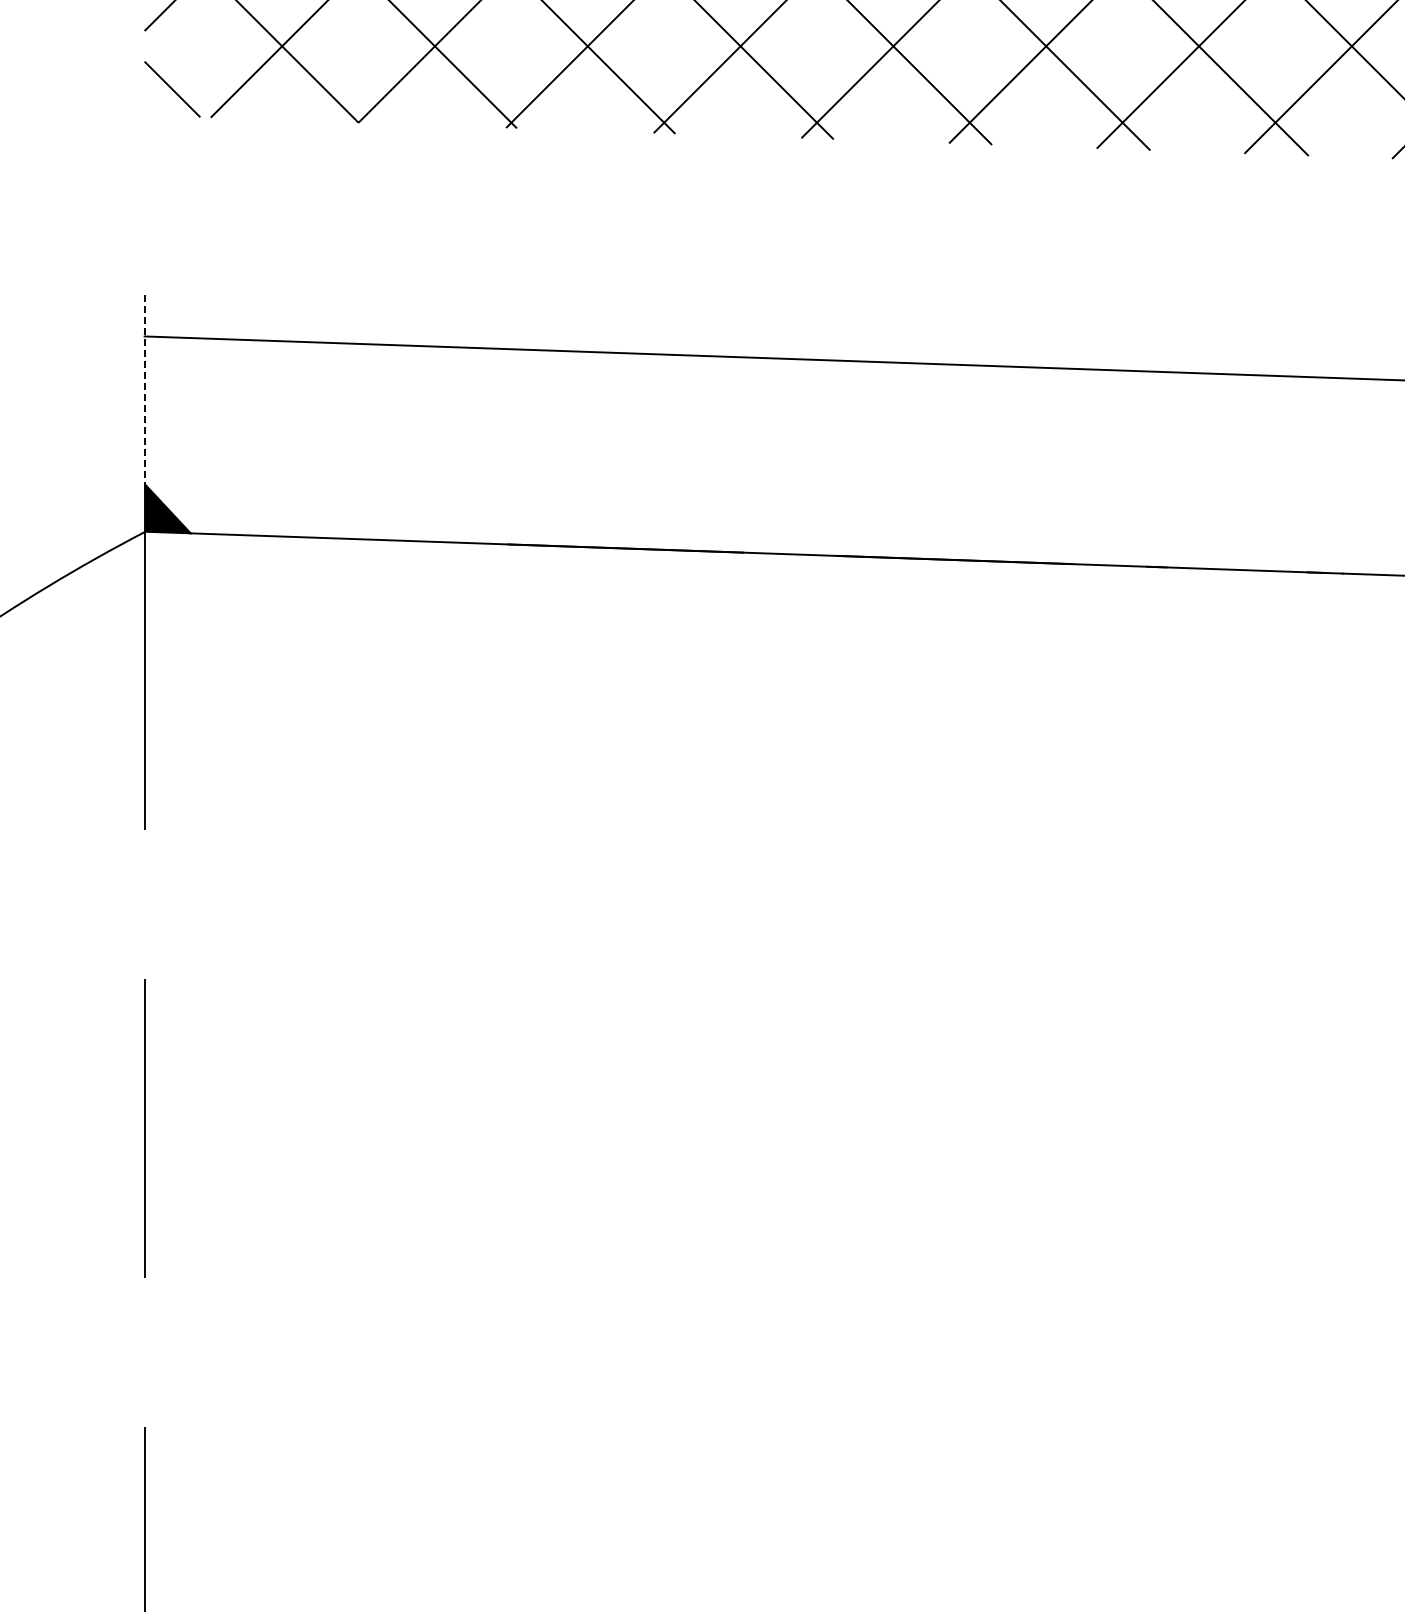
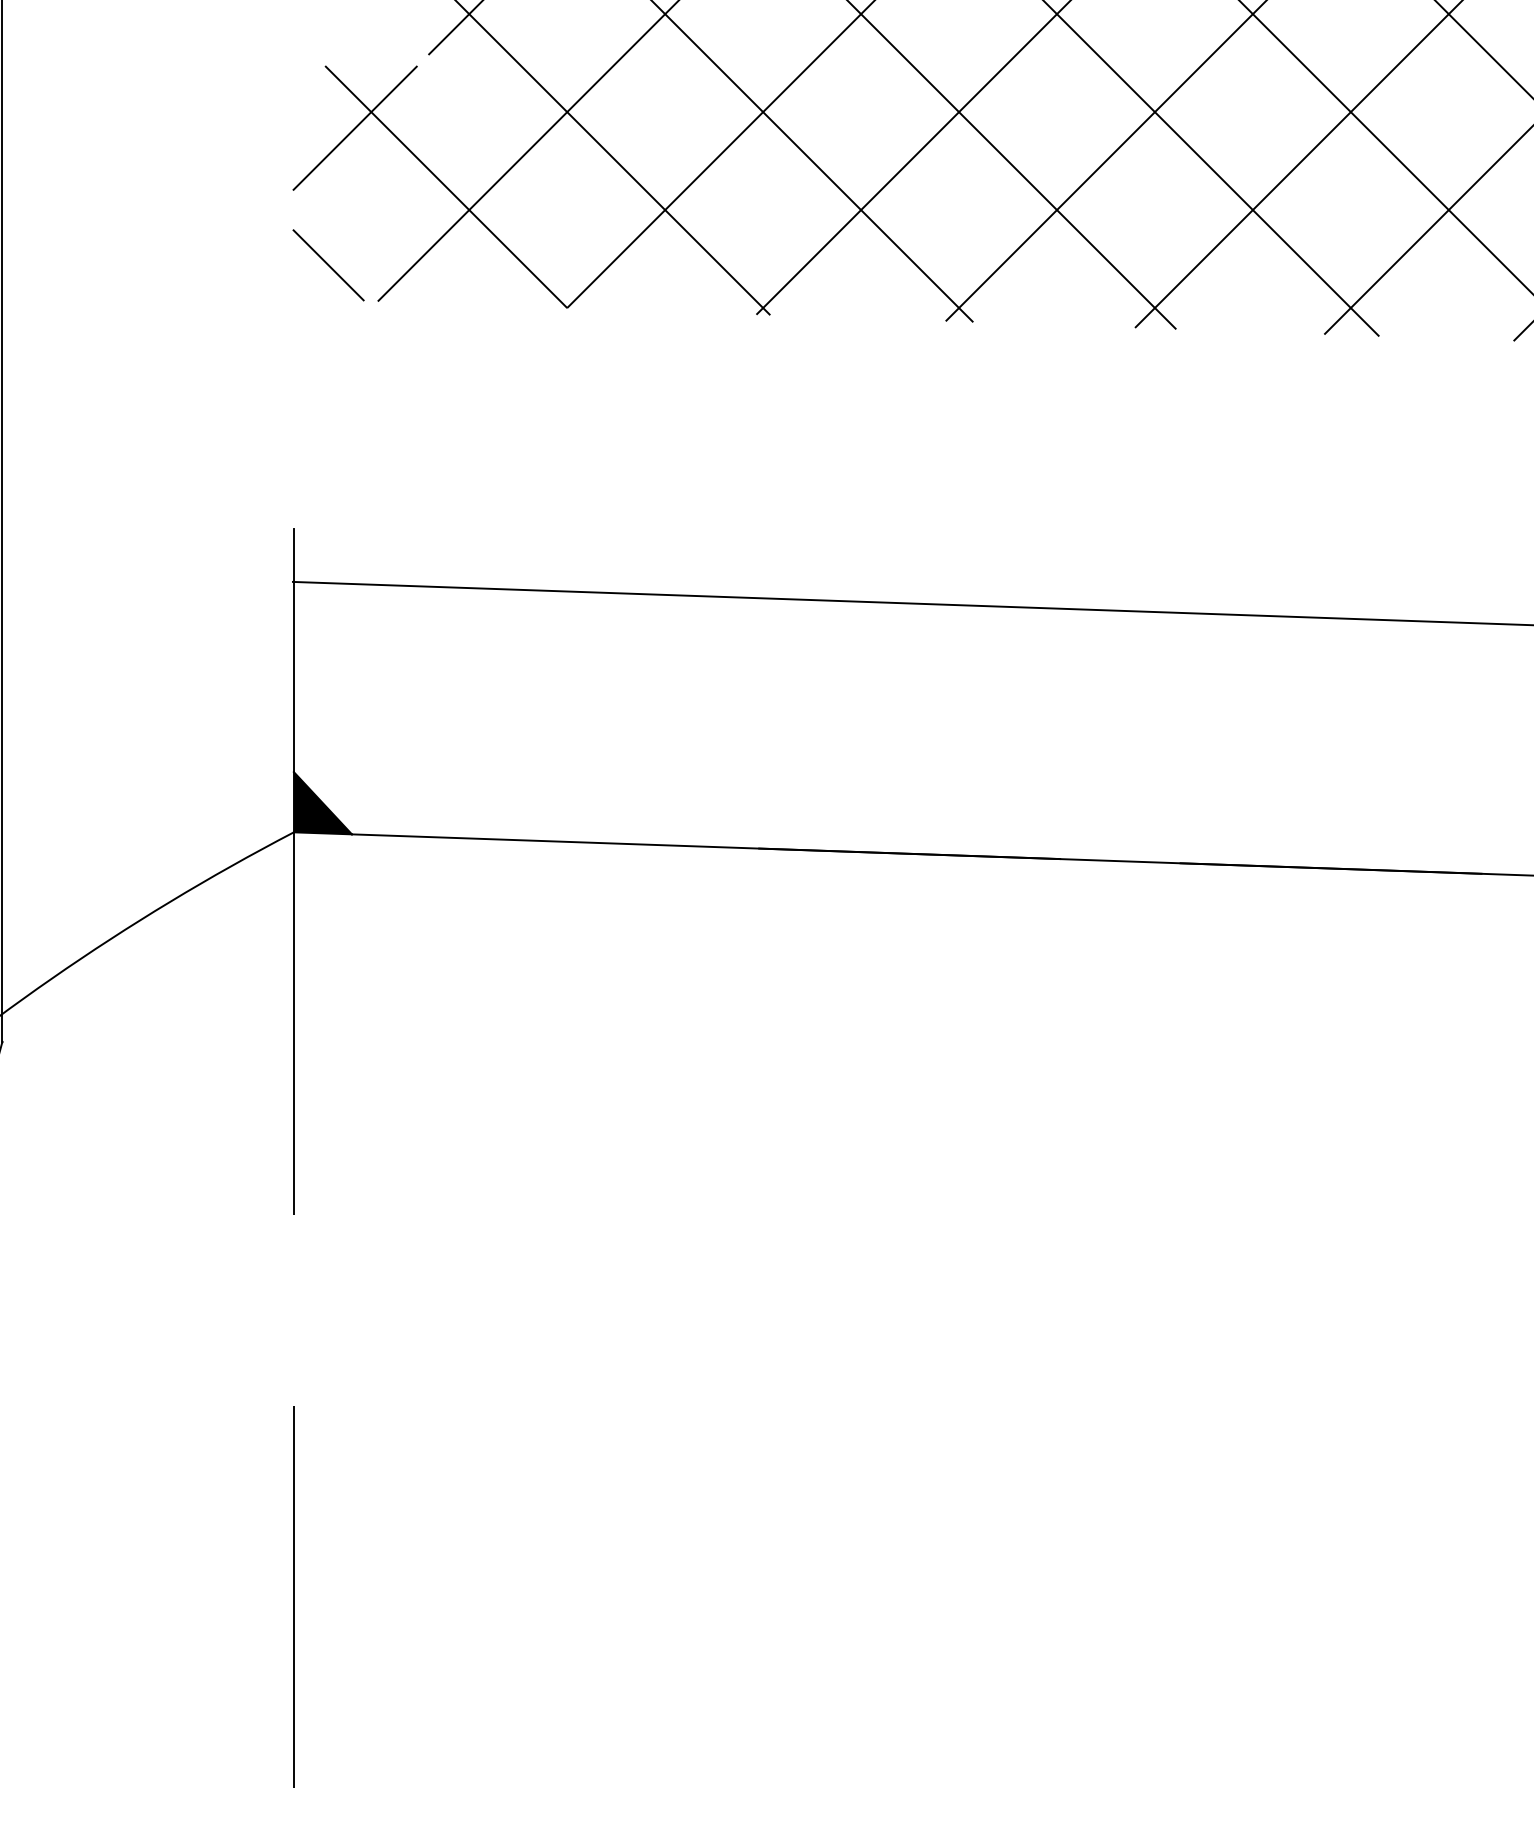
line: (145, 390) -> (294, 651), dashed -> solid

